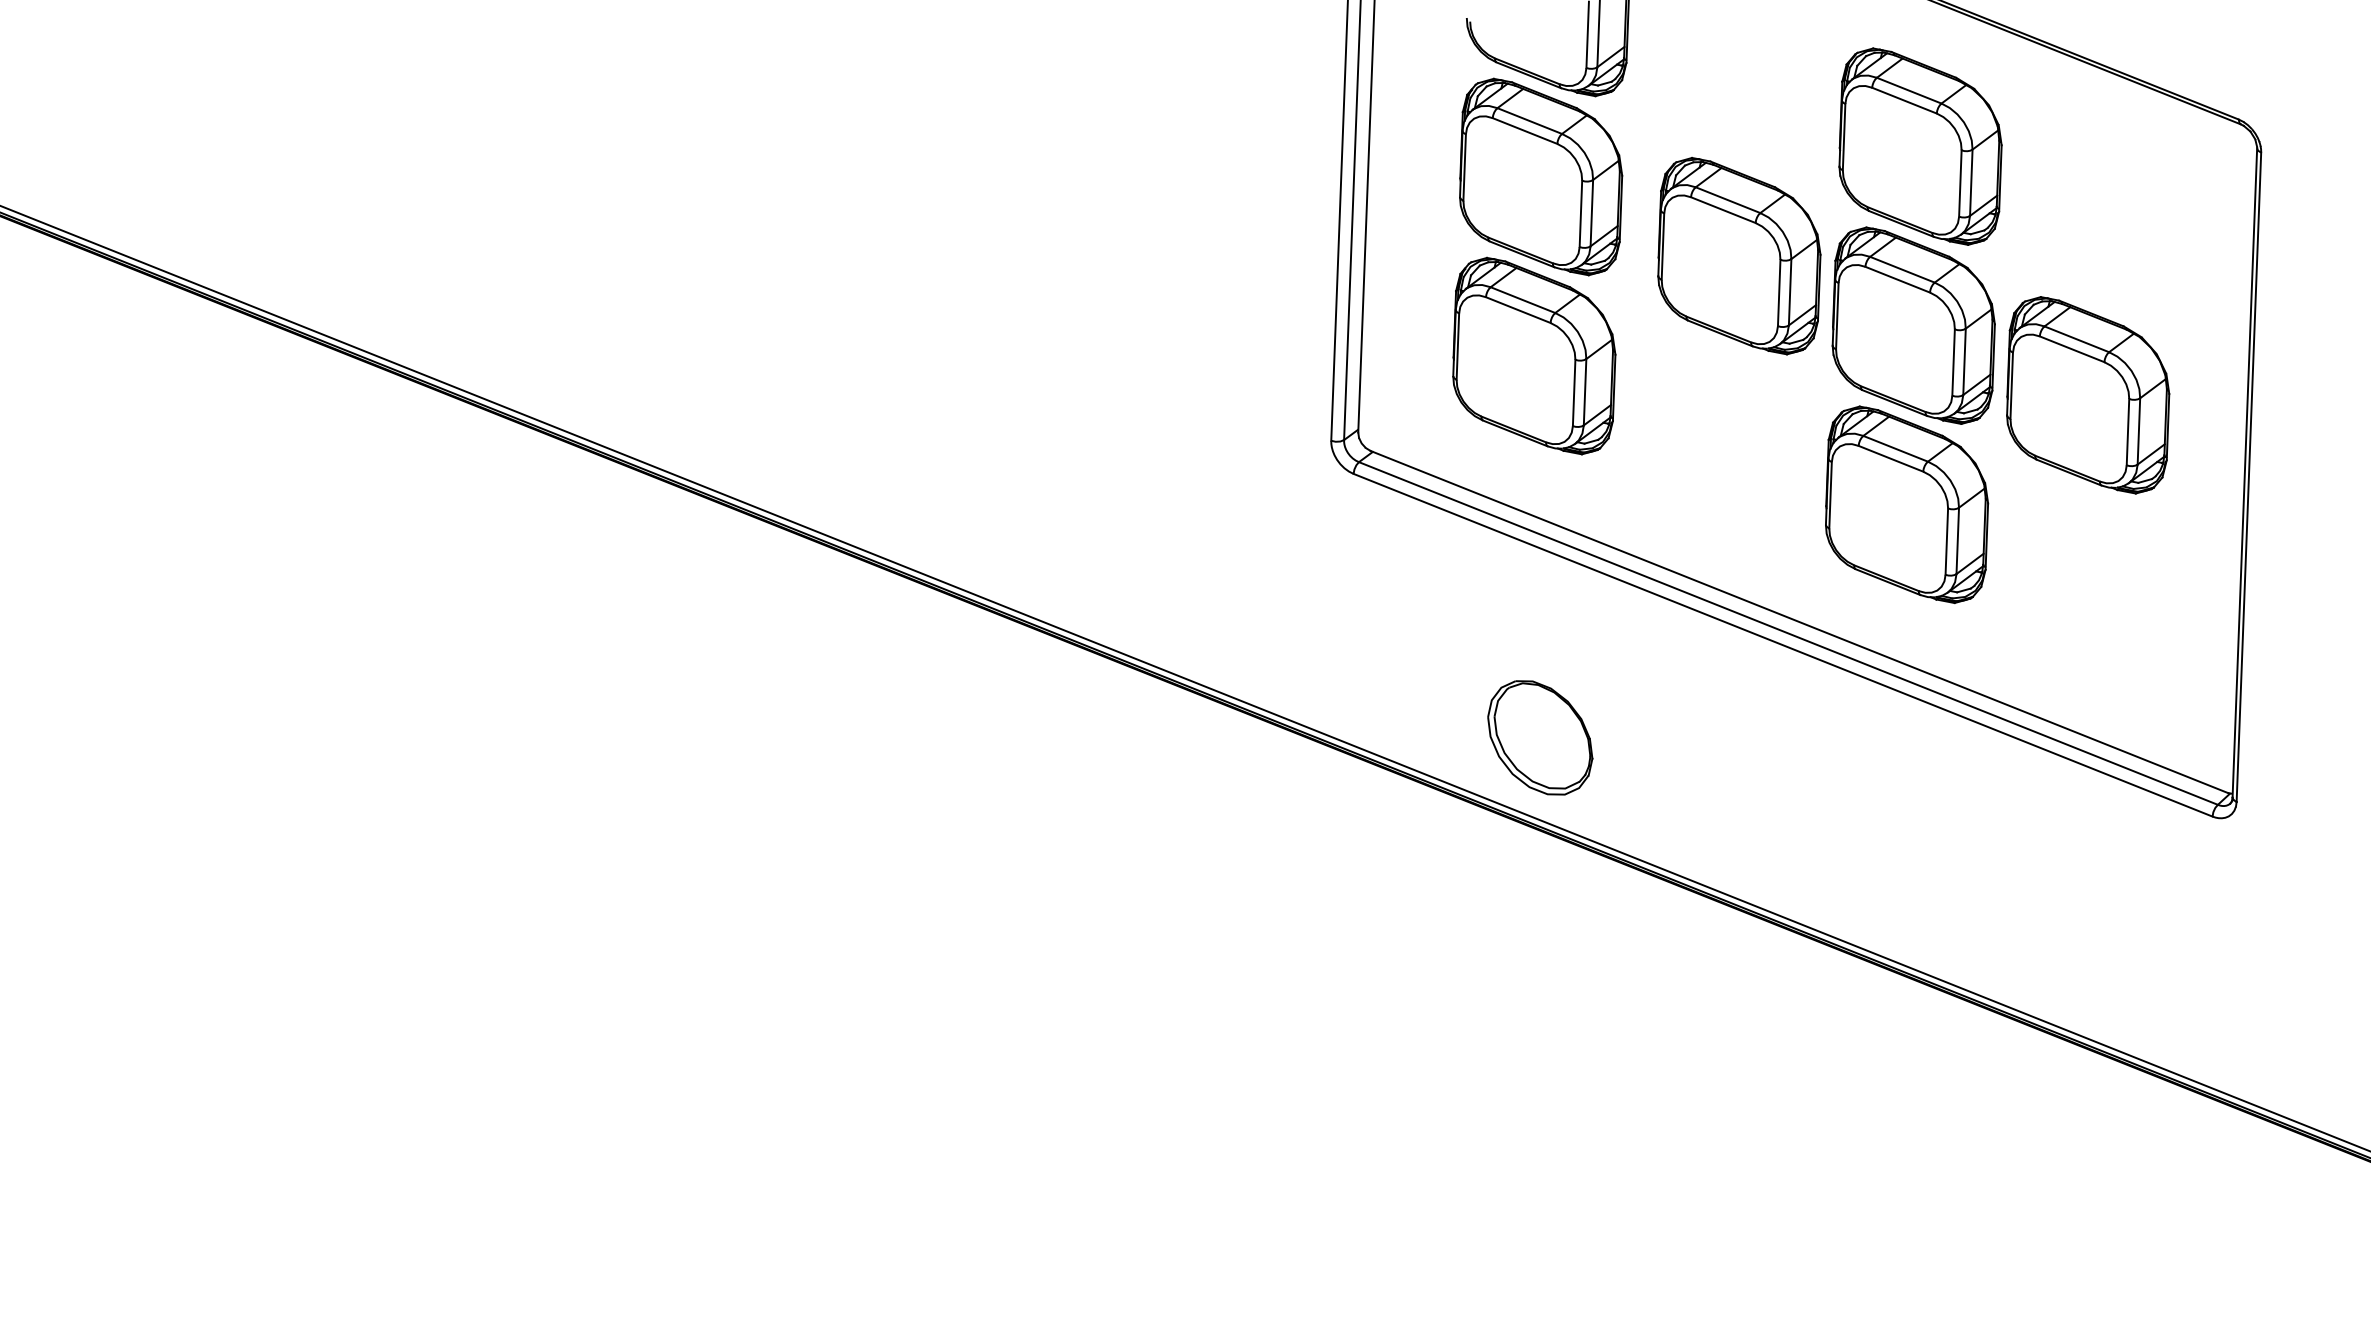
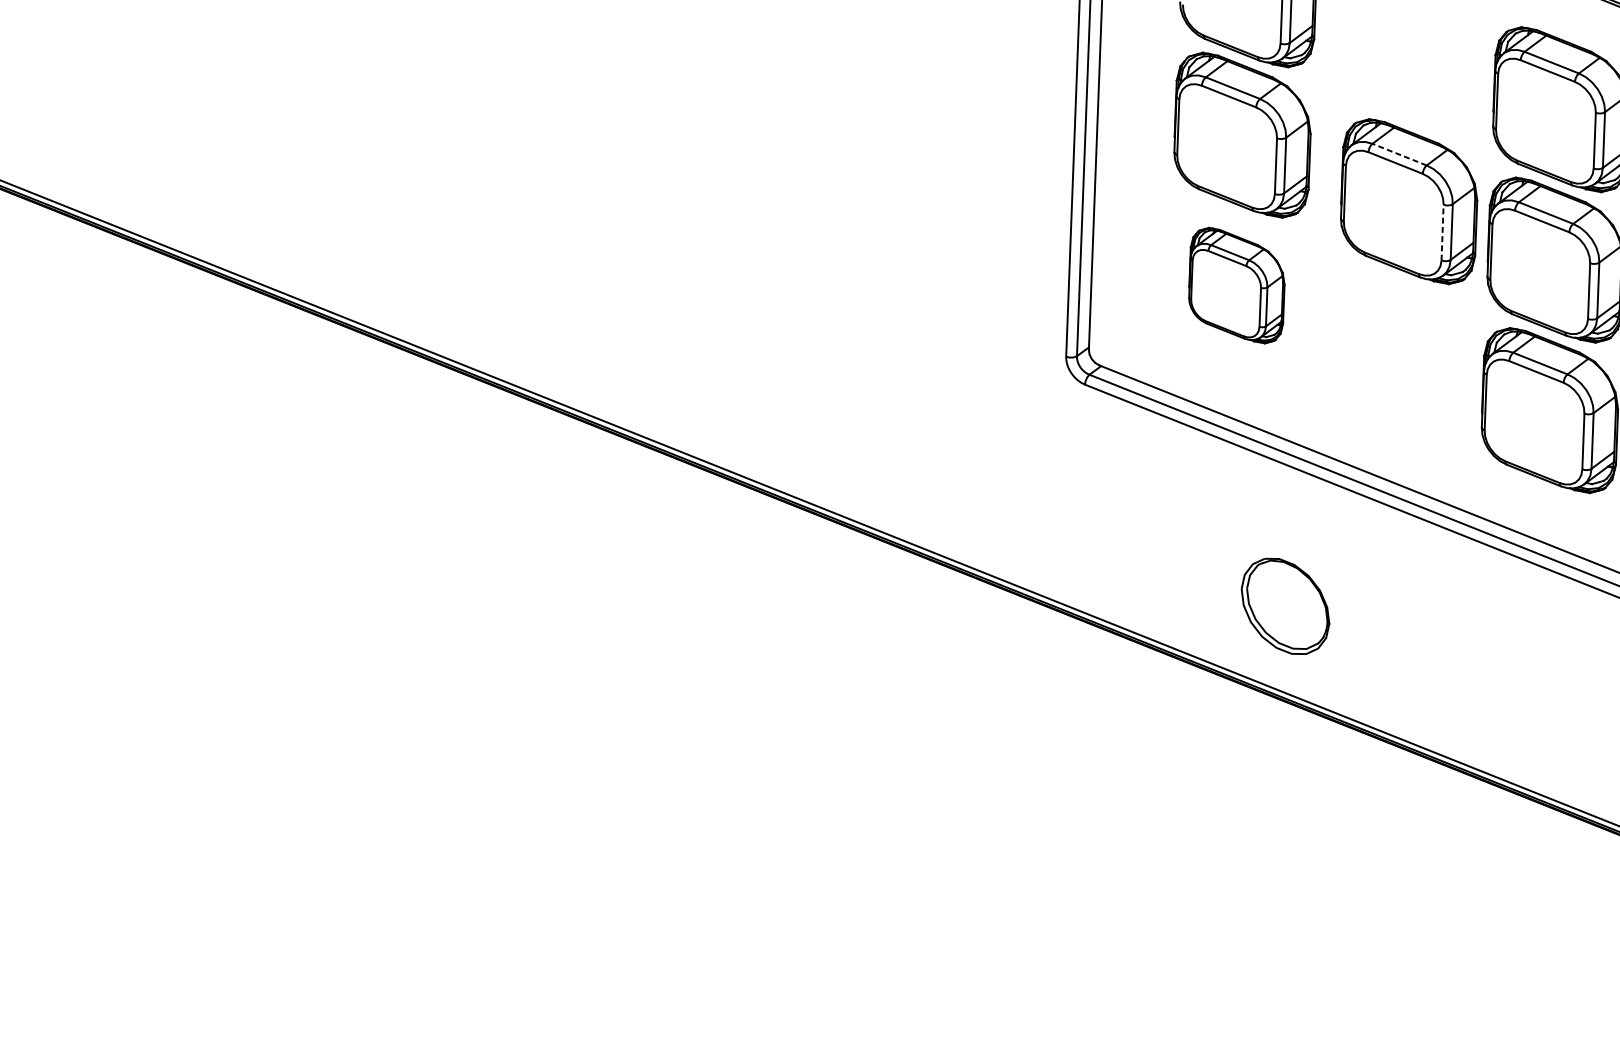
line: (1728, 200) -> (1399, 154), solid -> dashed
line: (1779, 292) -> (1442, 232), solid -> dashed
part: (1534, 355) -> (1236, 285), size x0.7
part: (1540, 737) -> (1285, 606), moved

